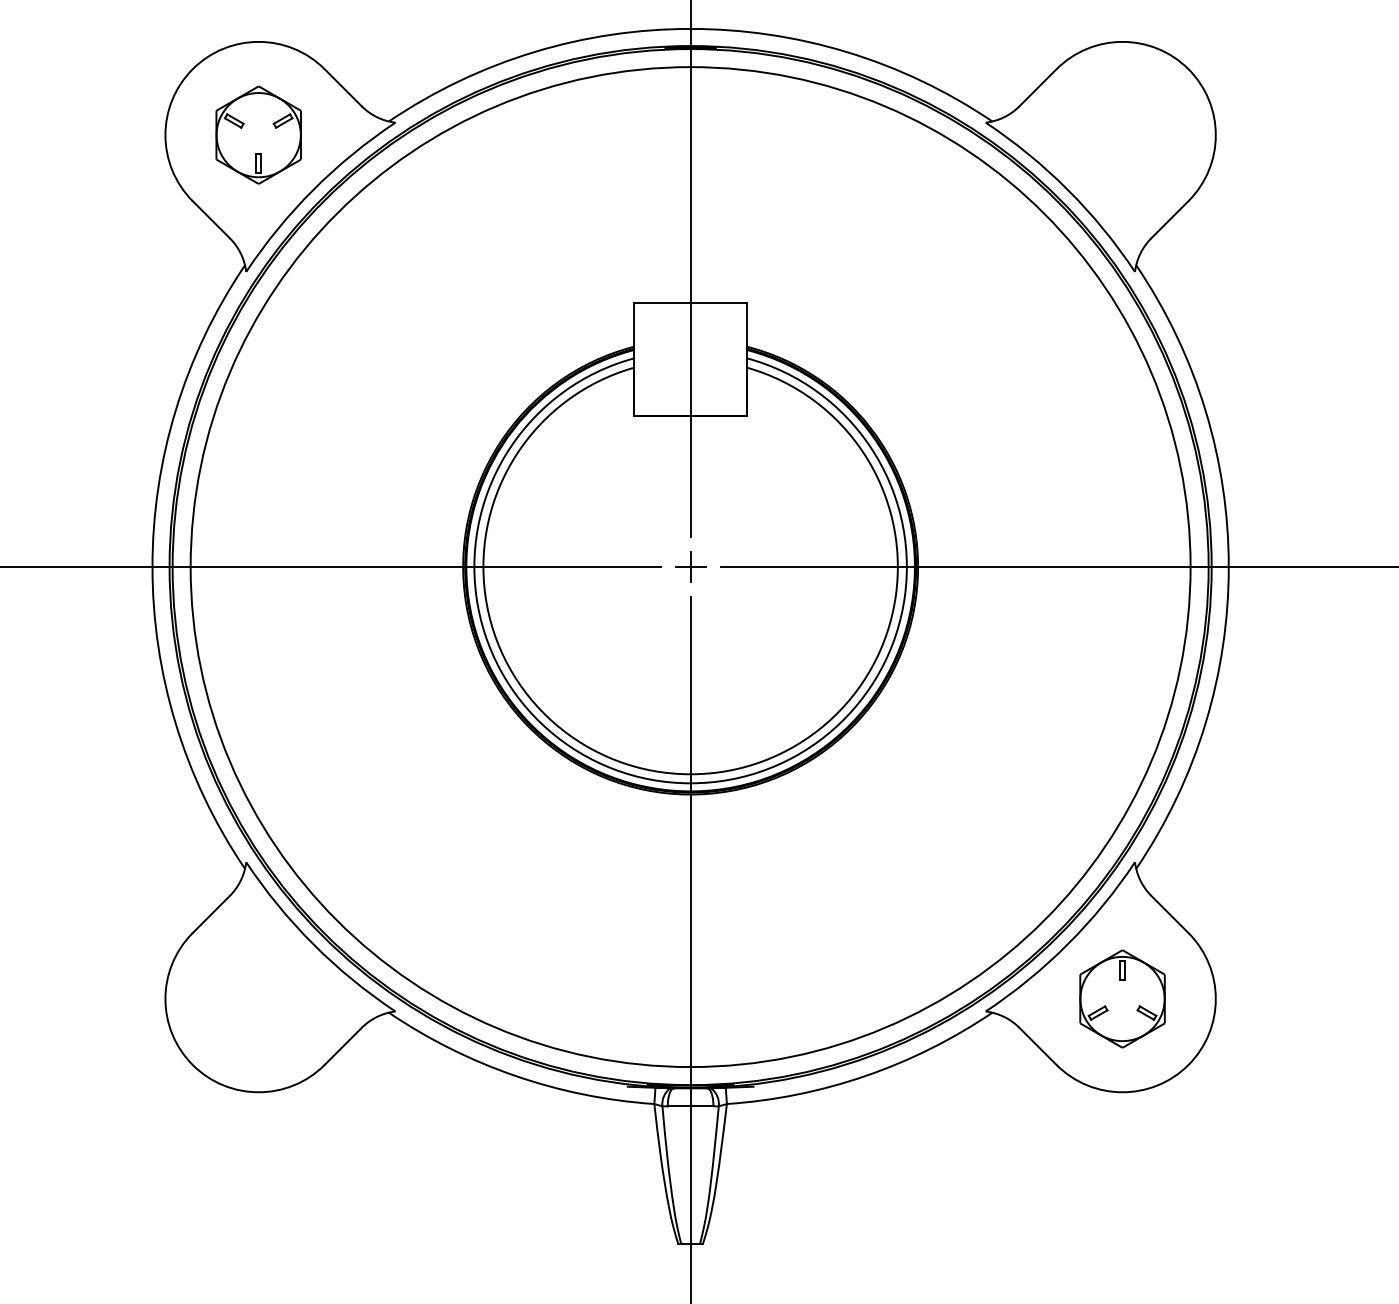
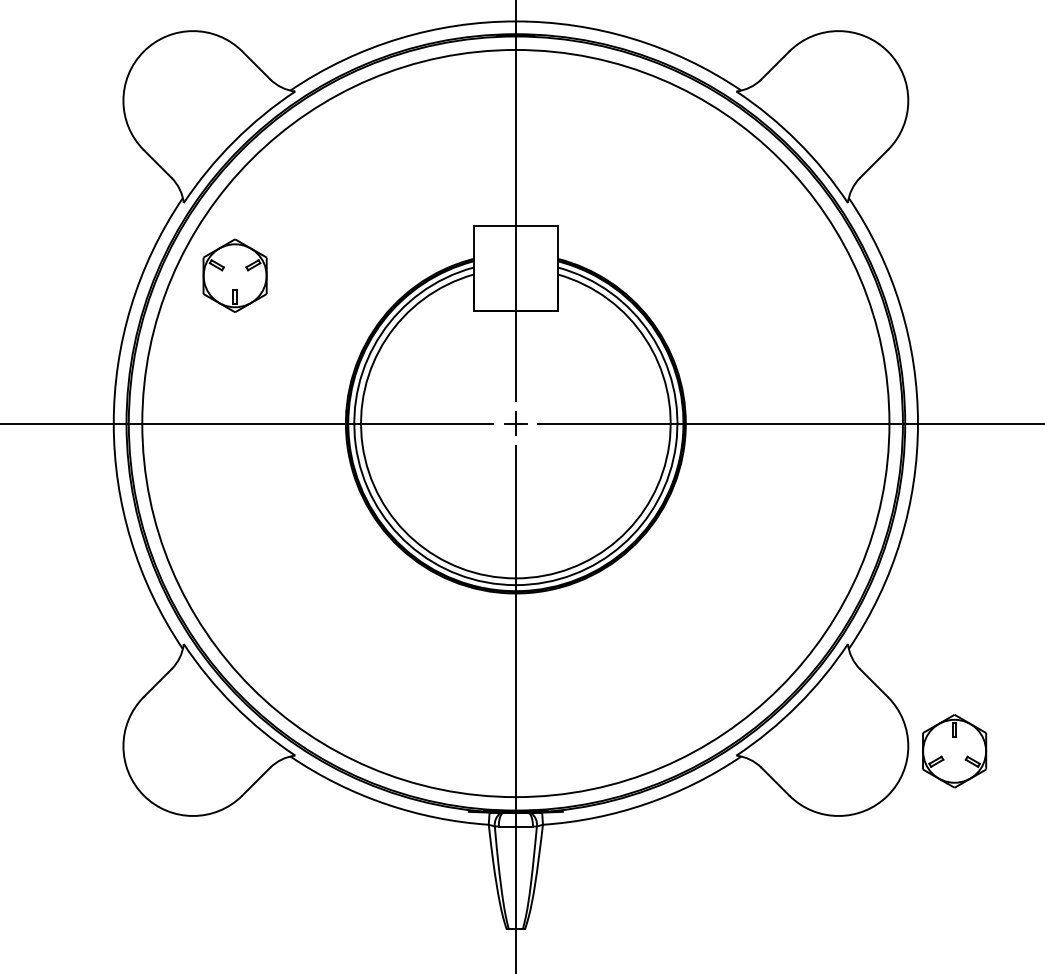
part: (257, 134) -> (234, 275), moved
part: (1122, 999) -> (954, 751), moved

